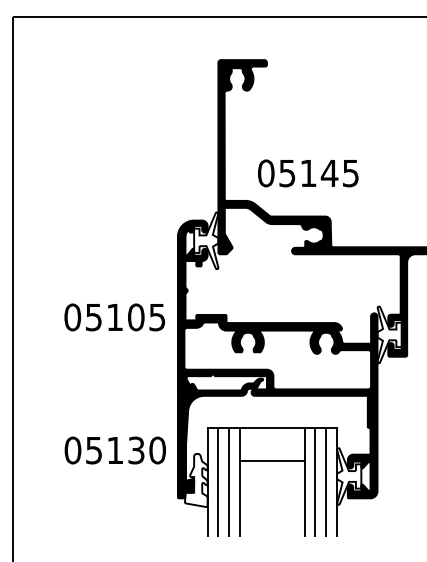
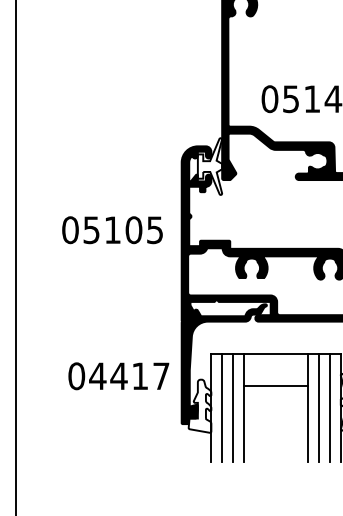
text: (114, 317) -> (112, 230), moved
text: (125, 450) -> (129, 376), 05130 -> 04417

